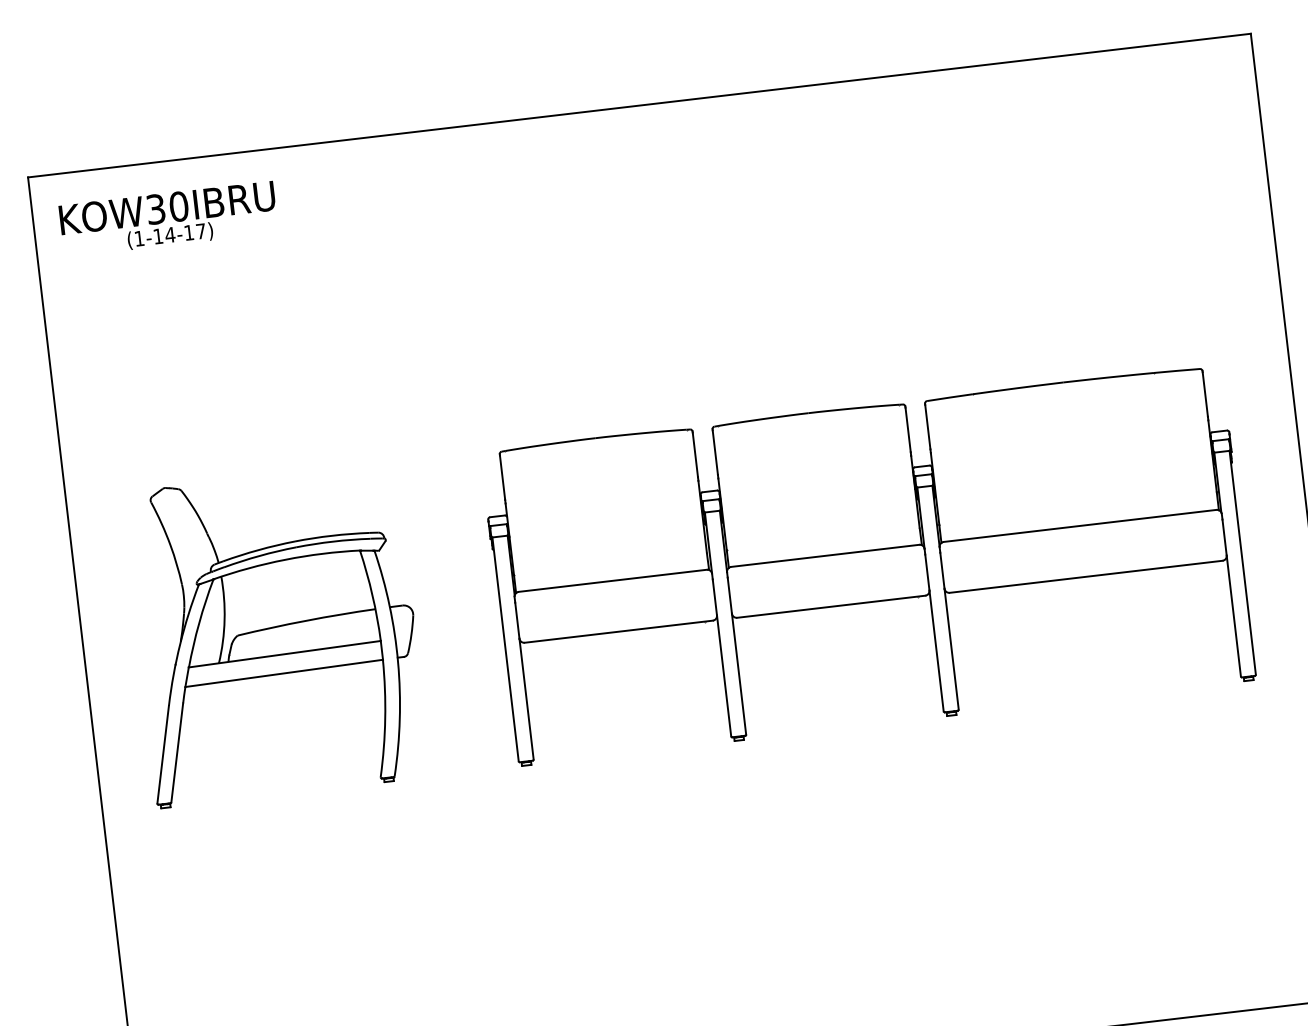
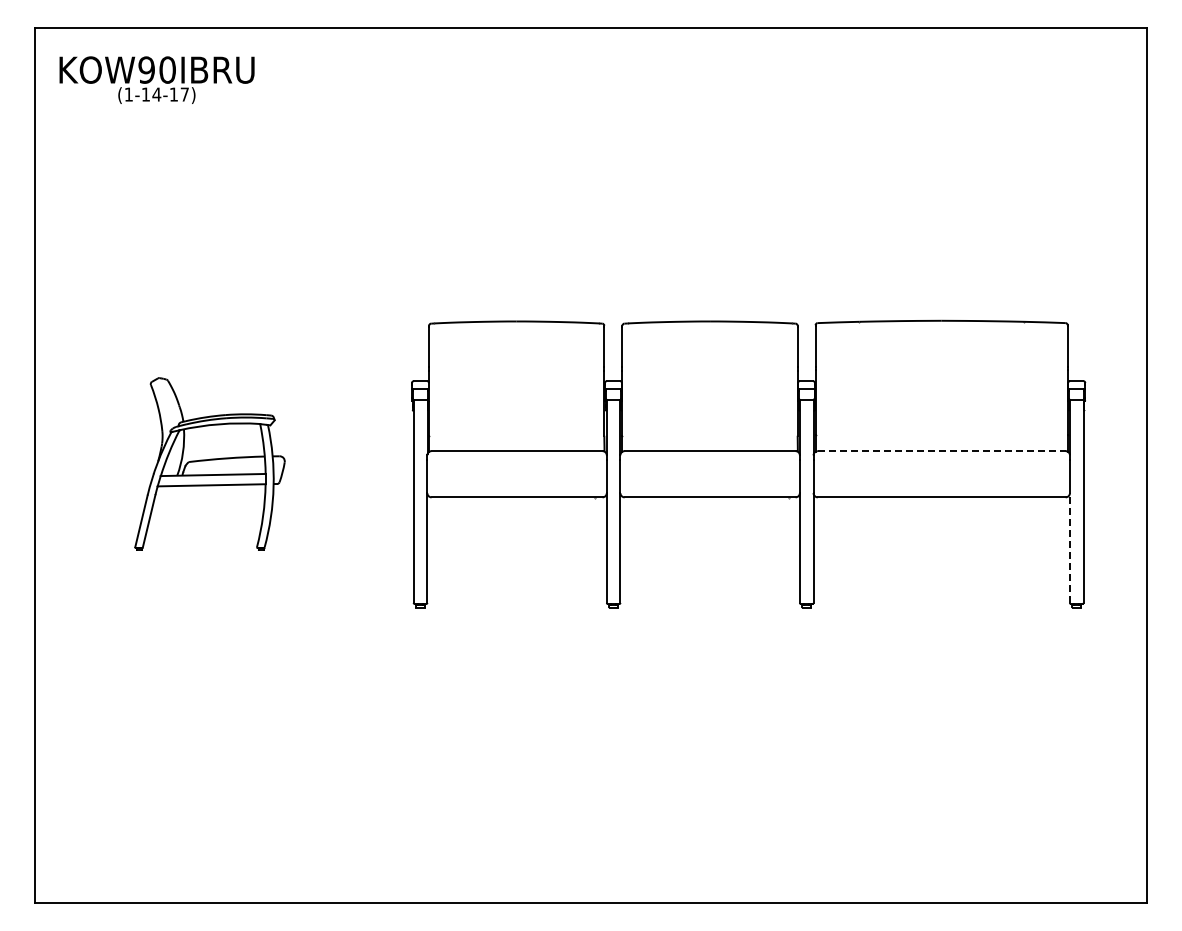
text: (155, 208) -> (146, 69), KOW30IBRU -> KOW90IBRU
line: (1079, 526) -> (941, 451), solid -> dashed
line: (1233, 616) -> (1069, 548), solid -> dashed
part: (275, 634) -> (209, 463), size x0.6

